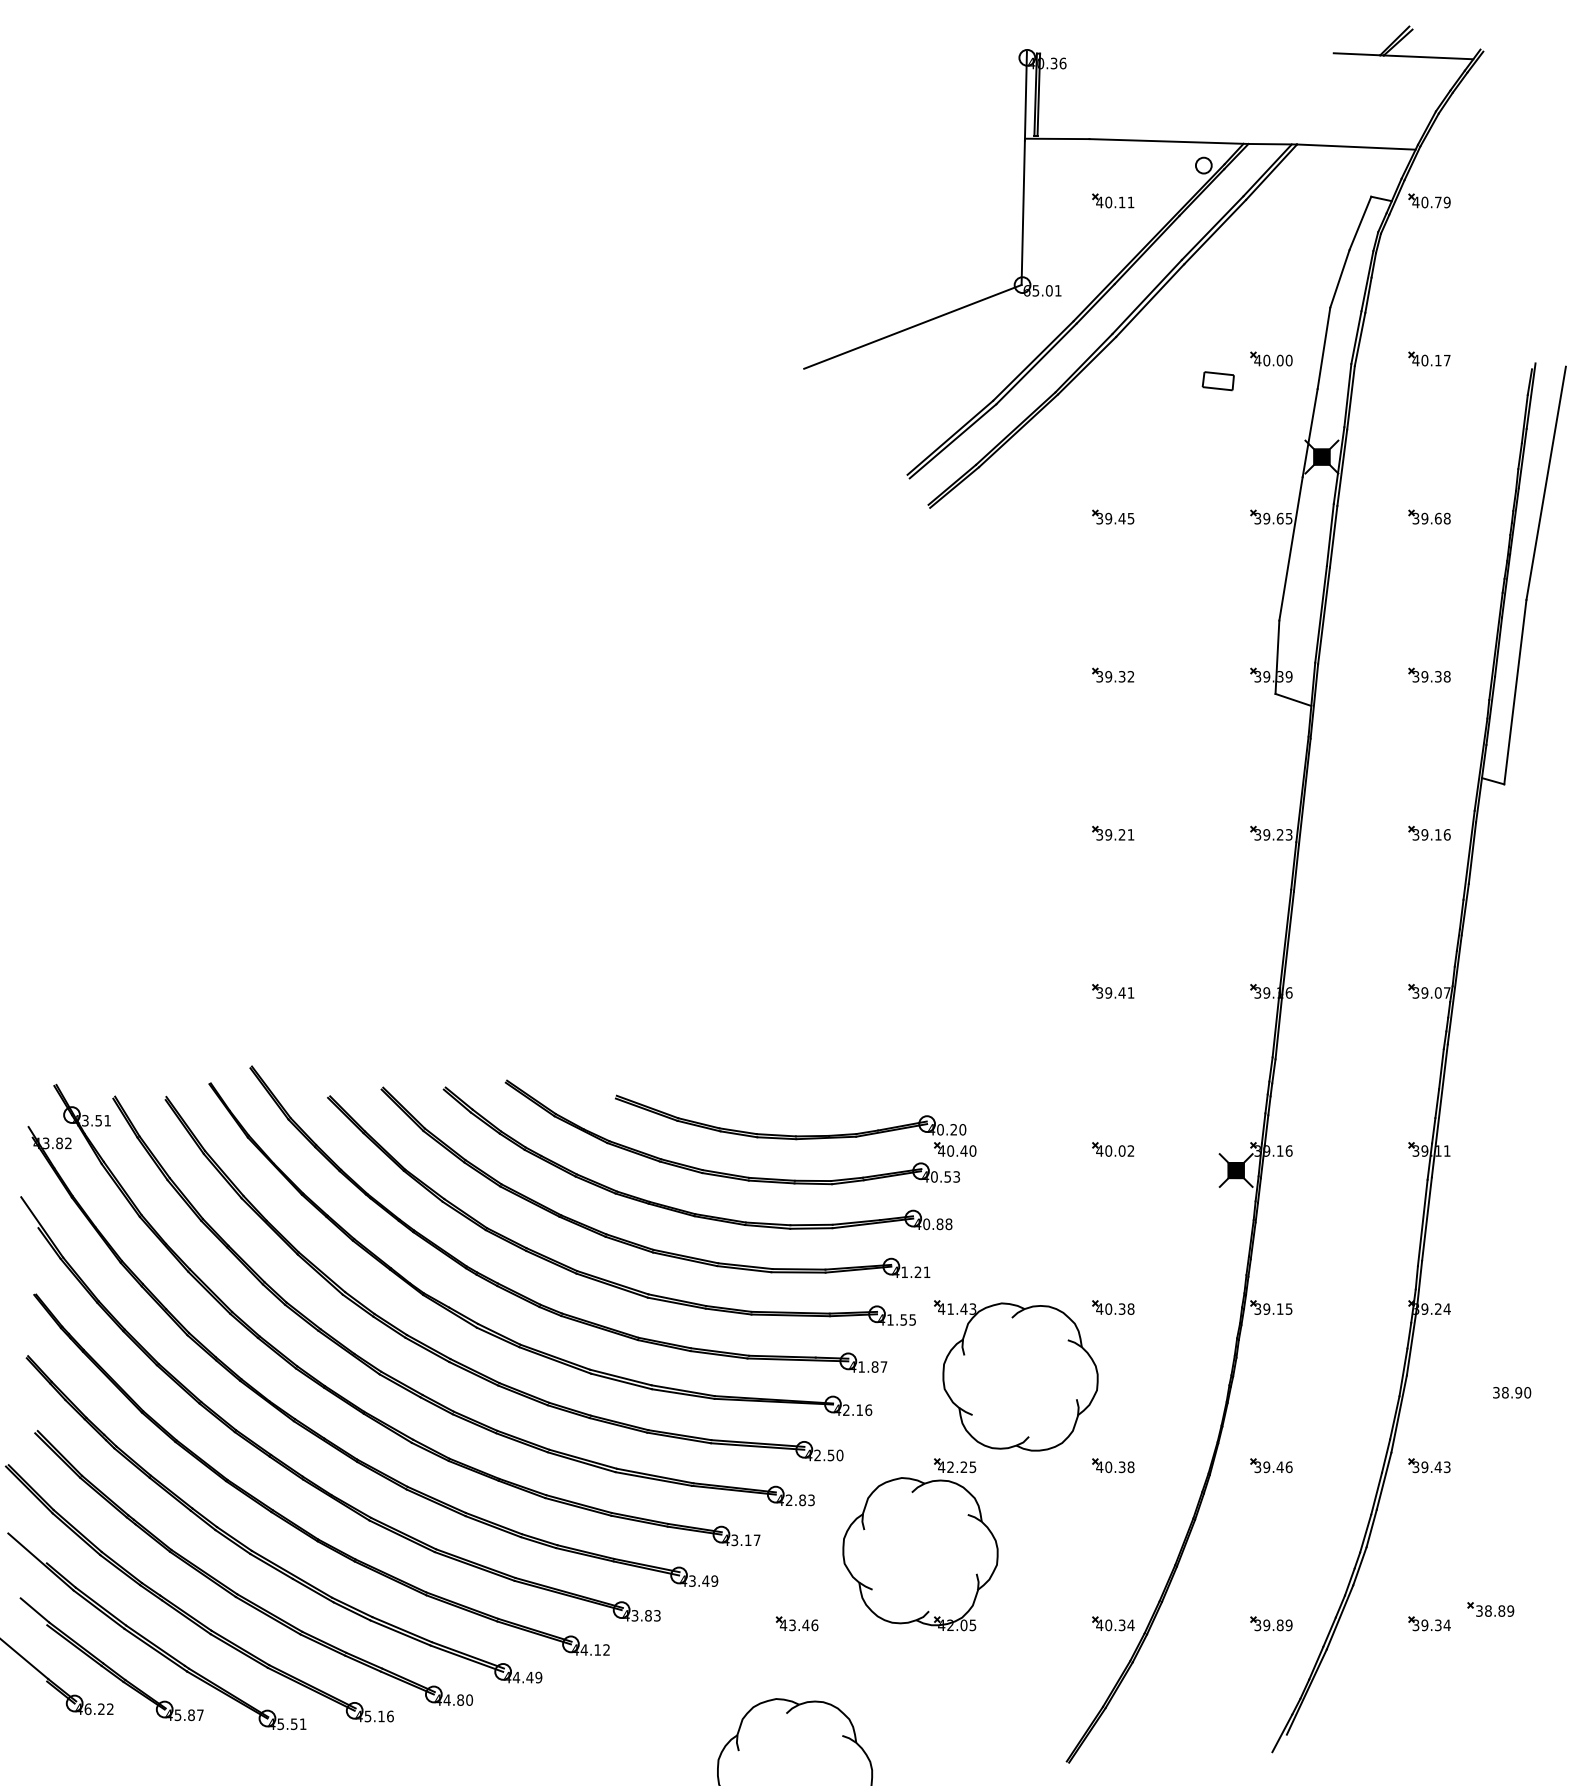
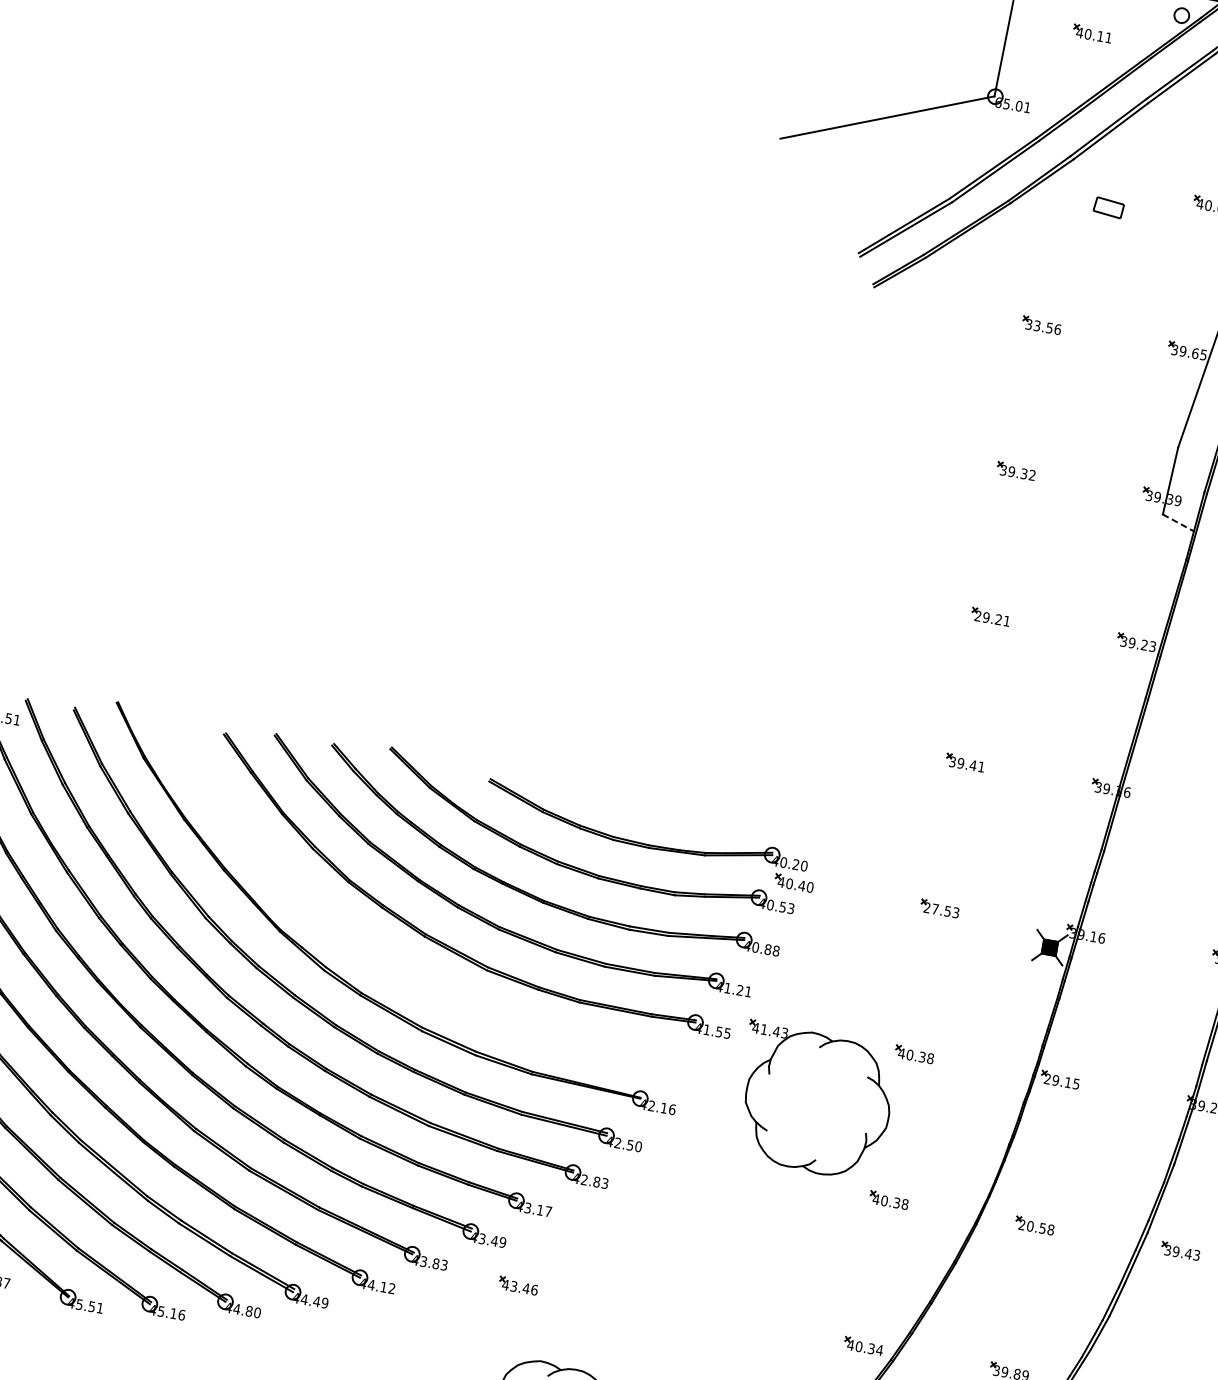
part: (1217, 381) -> (1108, 207), moved
text: (1119, 518) -> (1047, 327), 39.45 -> 33.56
line: (1293, 699) -> (1178, 522), solid -> dashed
text: (1099, 834) -> (977, 615), 39.21 -> 29.21
text: (1115, 1150) -> (941, 909), 40.02 -> 27.53
part: (528, 1297) -> (376, 950), removed
text: (1257, 1309) -> (1047, 1079), 39.15 -> 29.15
text: (1273, 1467) -> (1036, 1227), 39.46 -> 20.58
part: (920, 1544) -> (698, 1241), removed
part: (796, 1623) -> (517, 1285), moved

